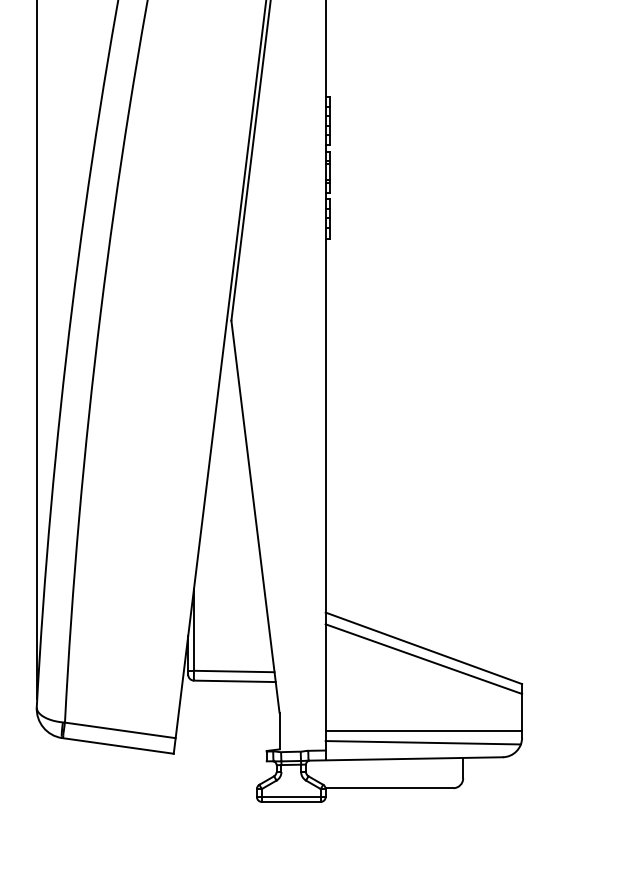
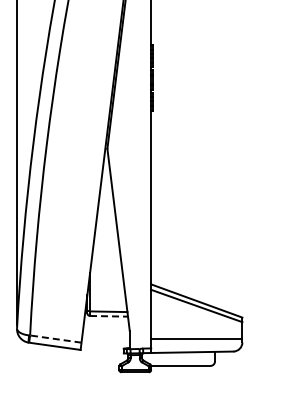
line: (235, 681) -> (109, 316), solid -> dashed
line: (119, 731) -> (55, 339), solid -> dashed
line: (423, 742) -> (196, 344), removed

